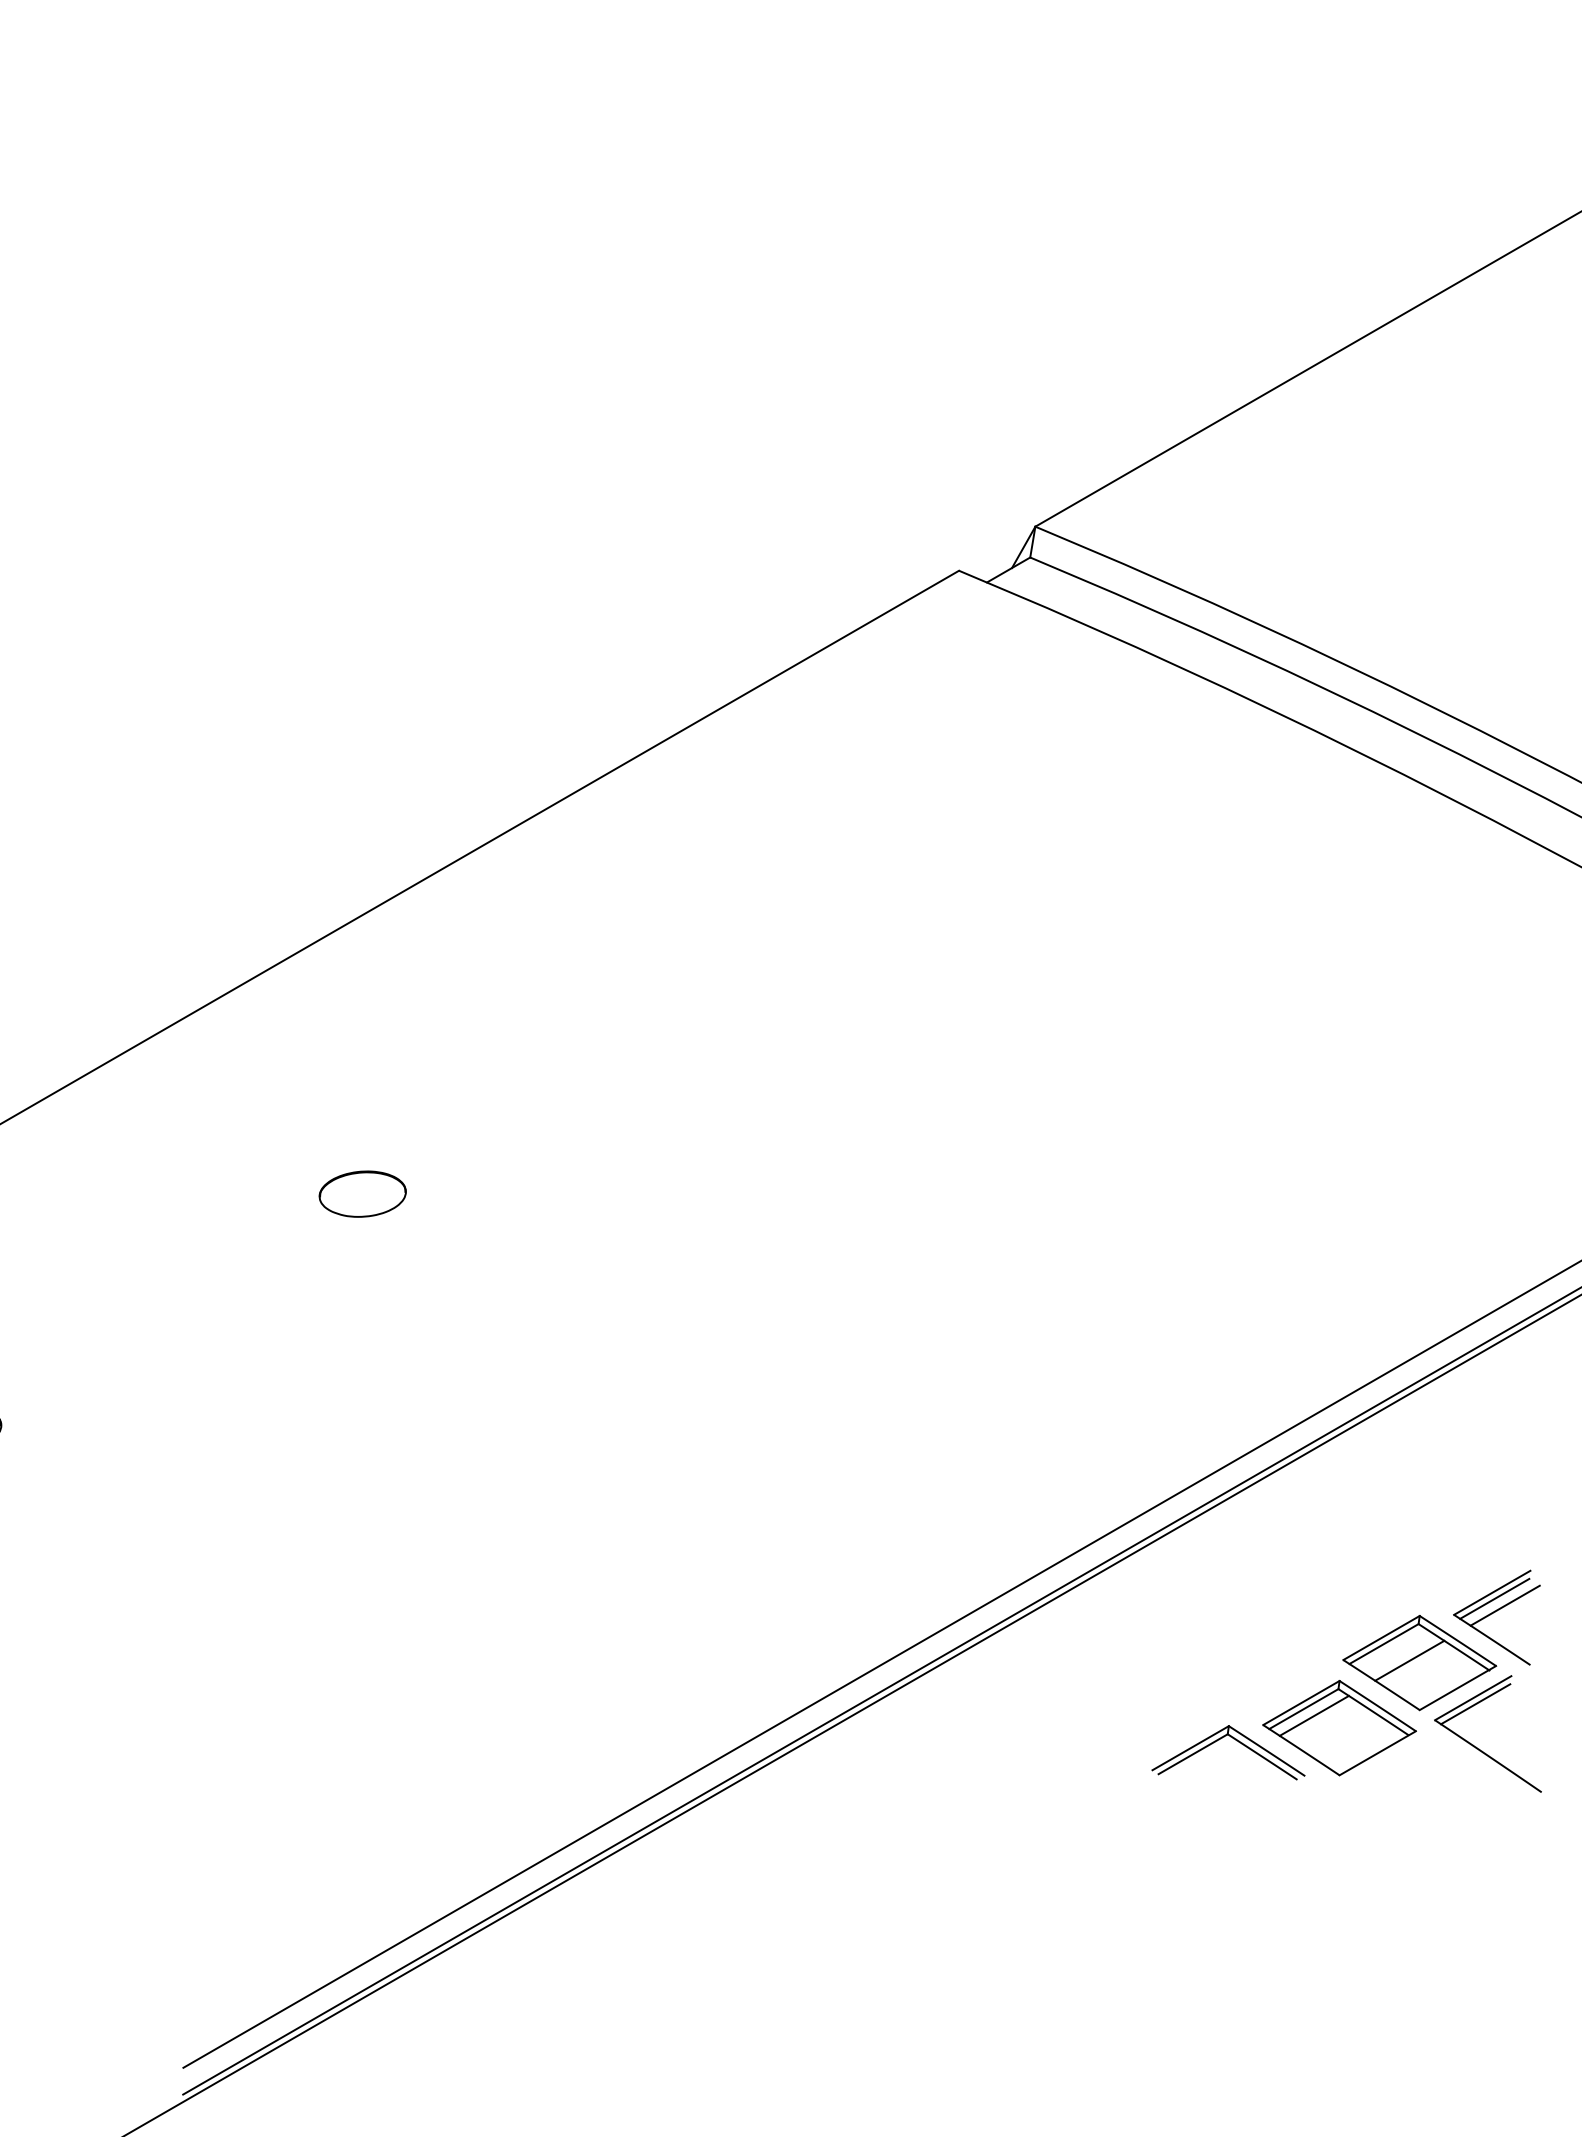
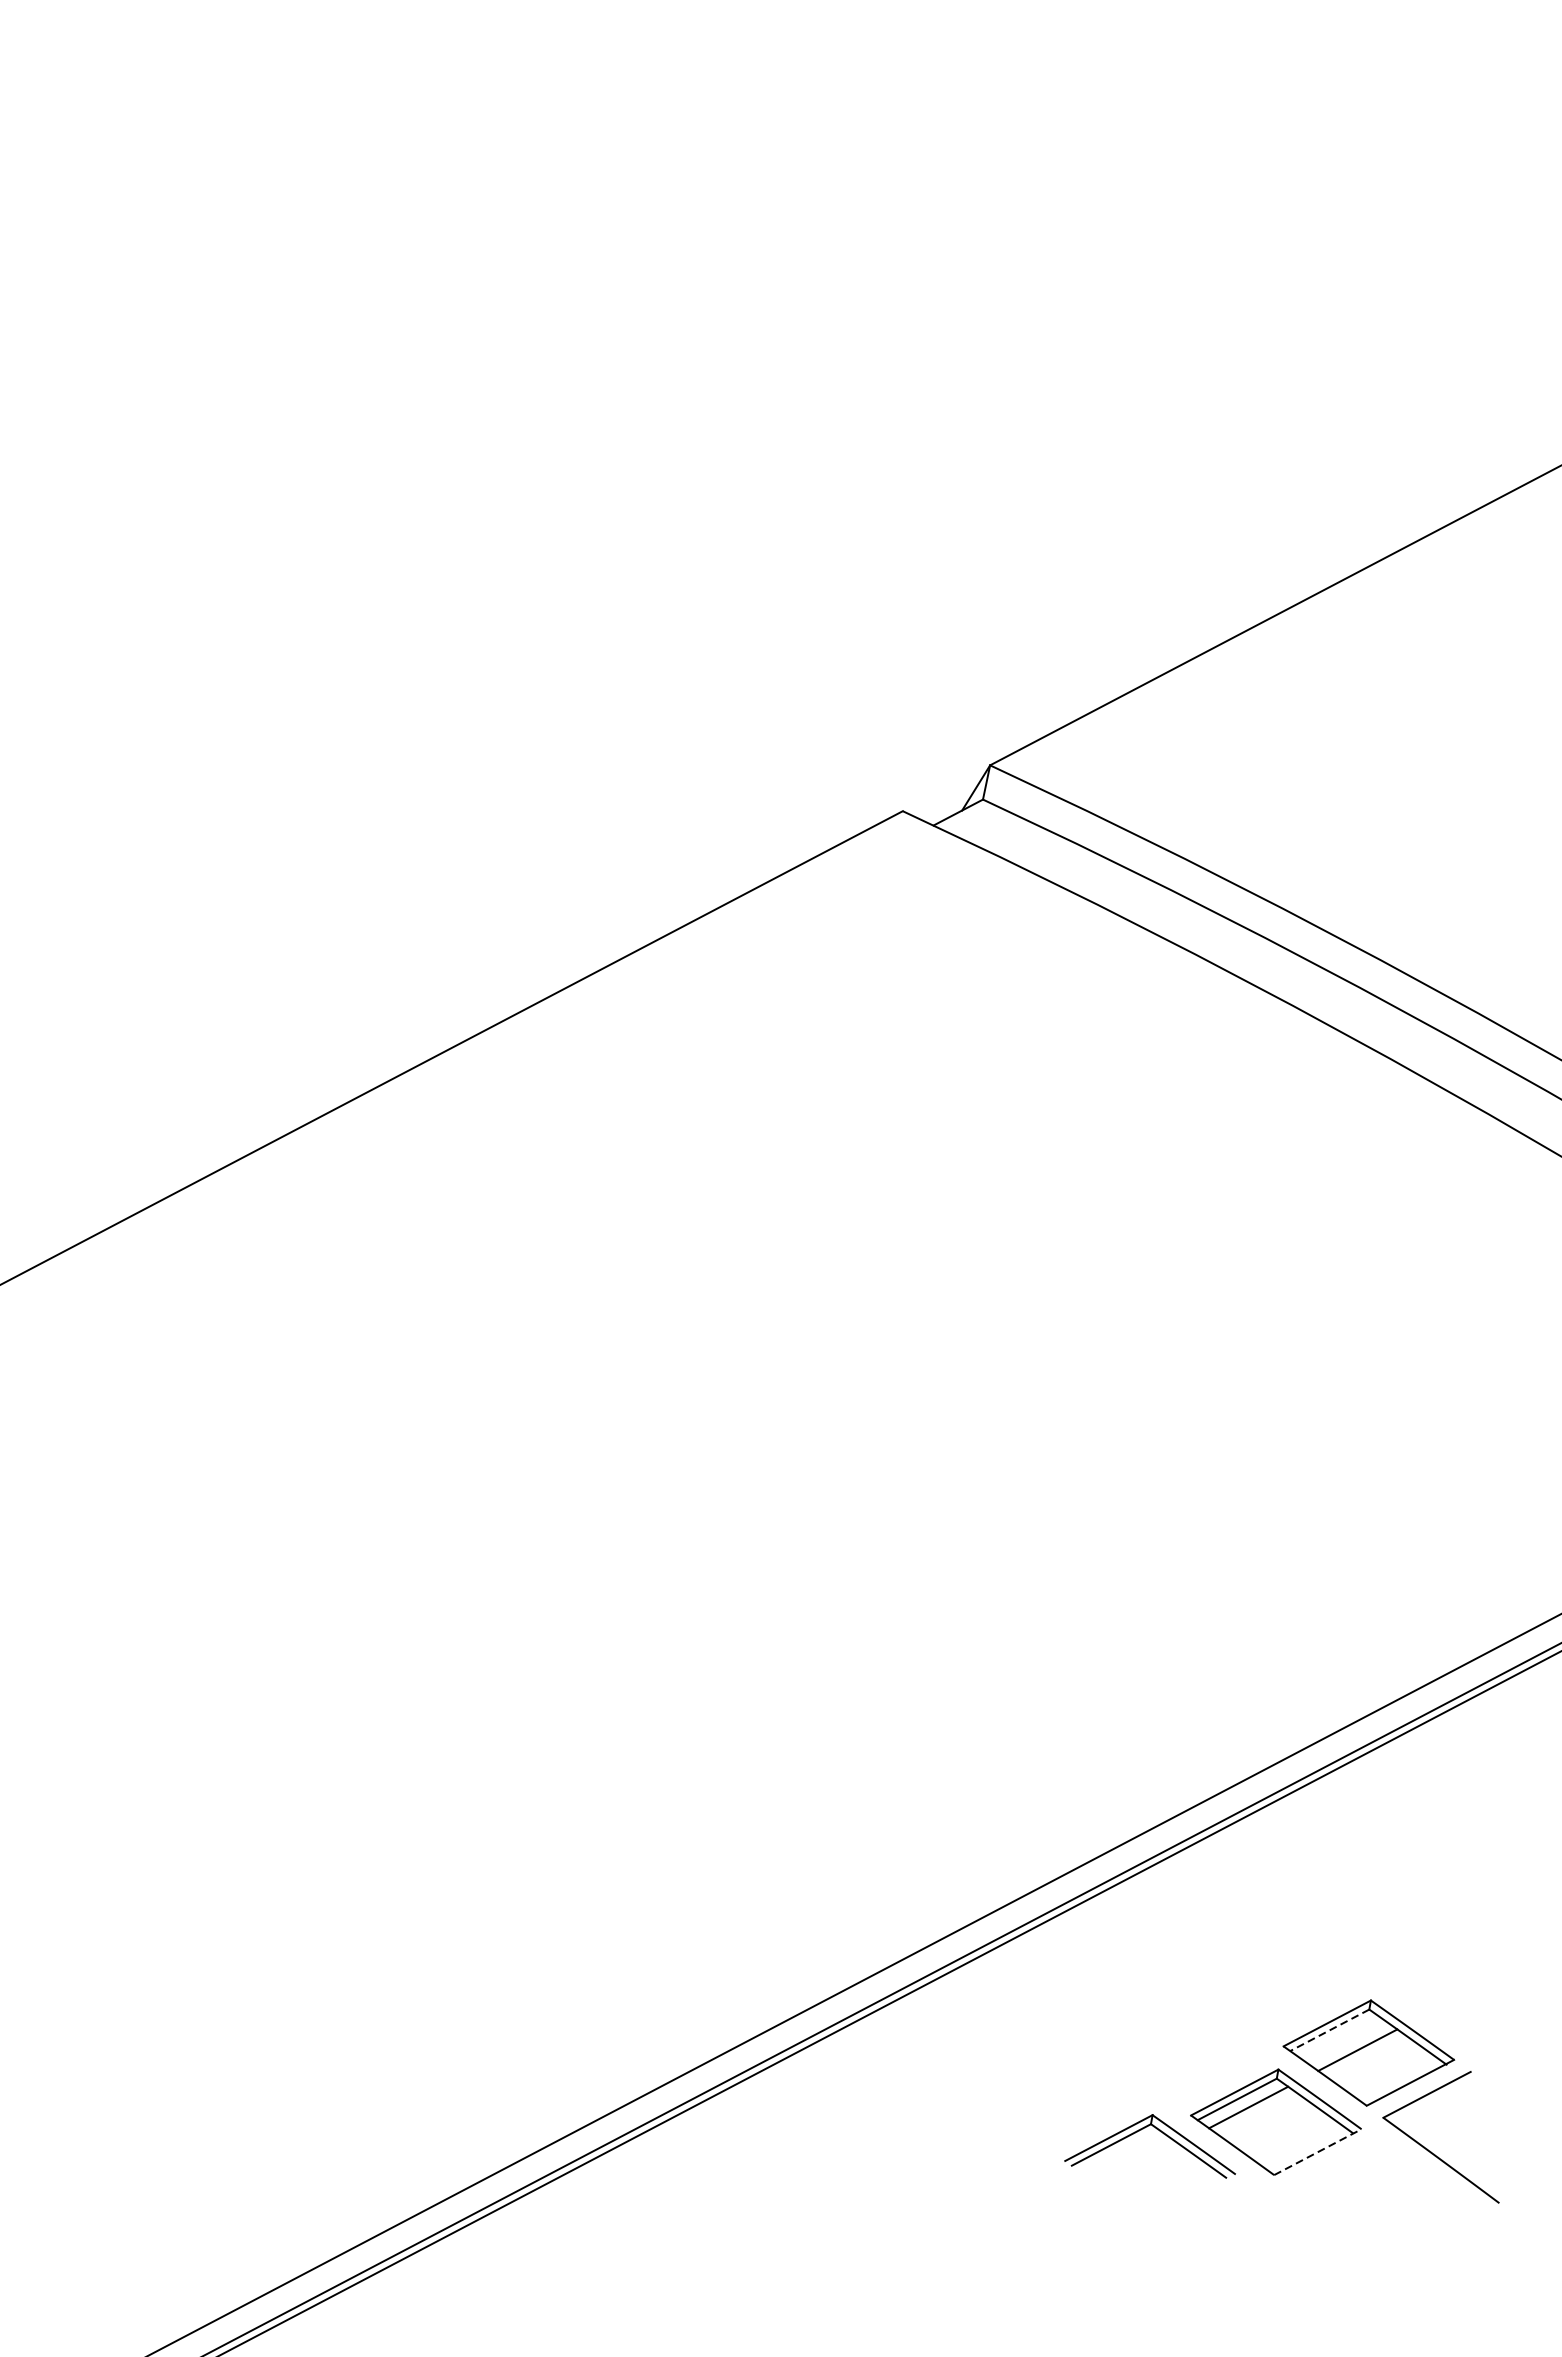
part: (362, 1193) -> (207, 1480), removed
part: (1496, 1617) -> (1456, 2005), removed
line: (1384, 1644) -> (1330, 2030), solid -> dashed
line: (1475, 1704) -> (1429, 2102), removed
line: (1378, 1753) -> (1318, 2152), solid -> dashed

